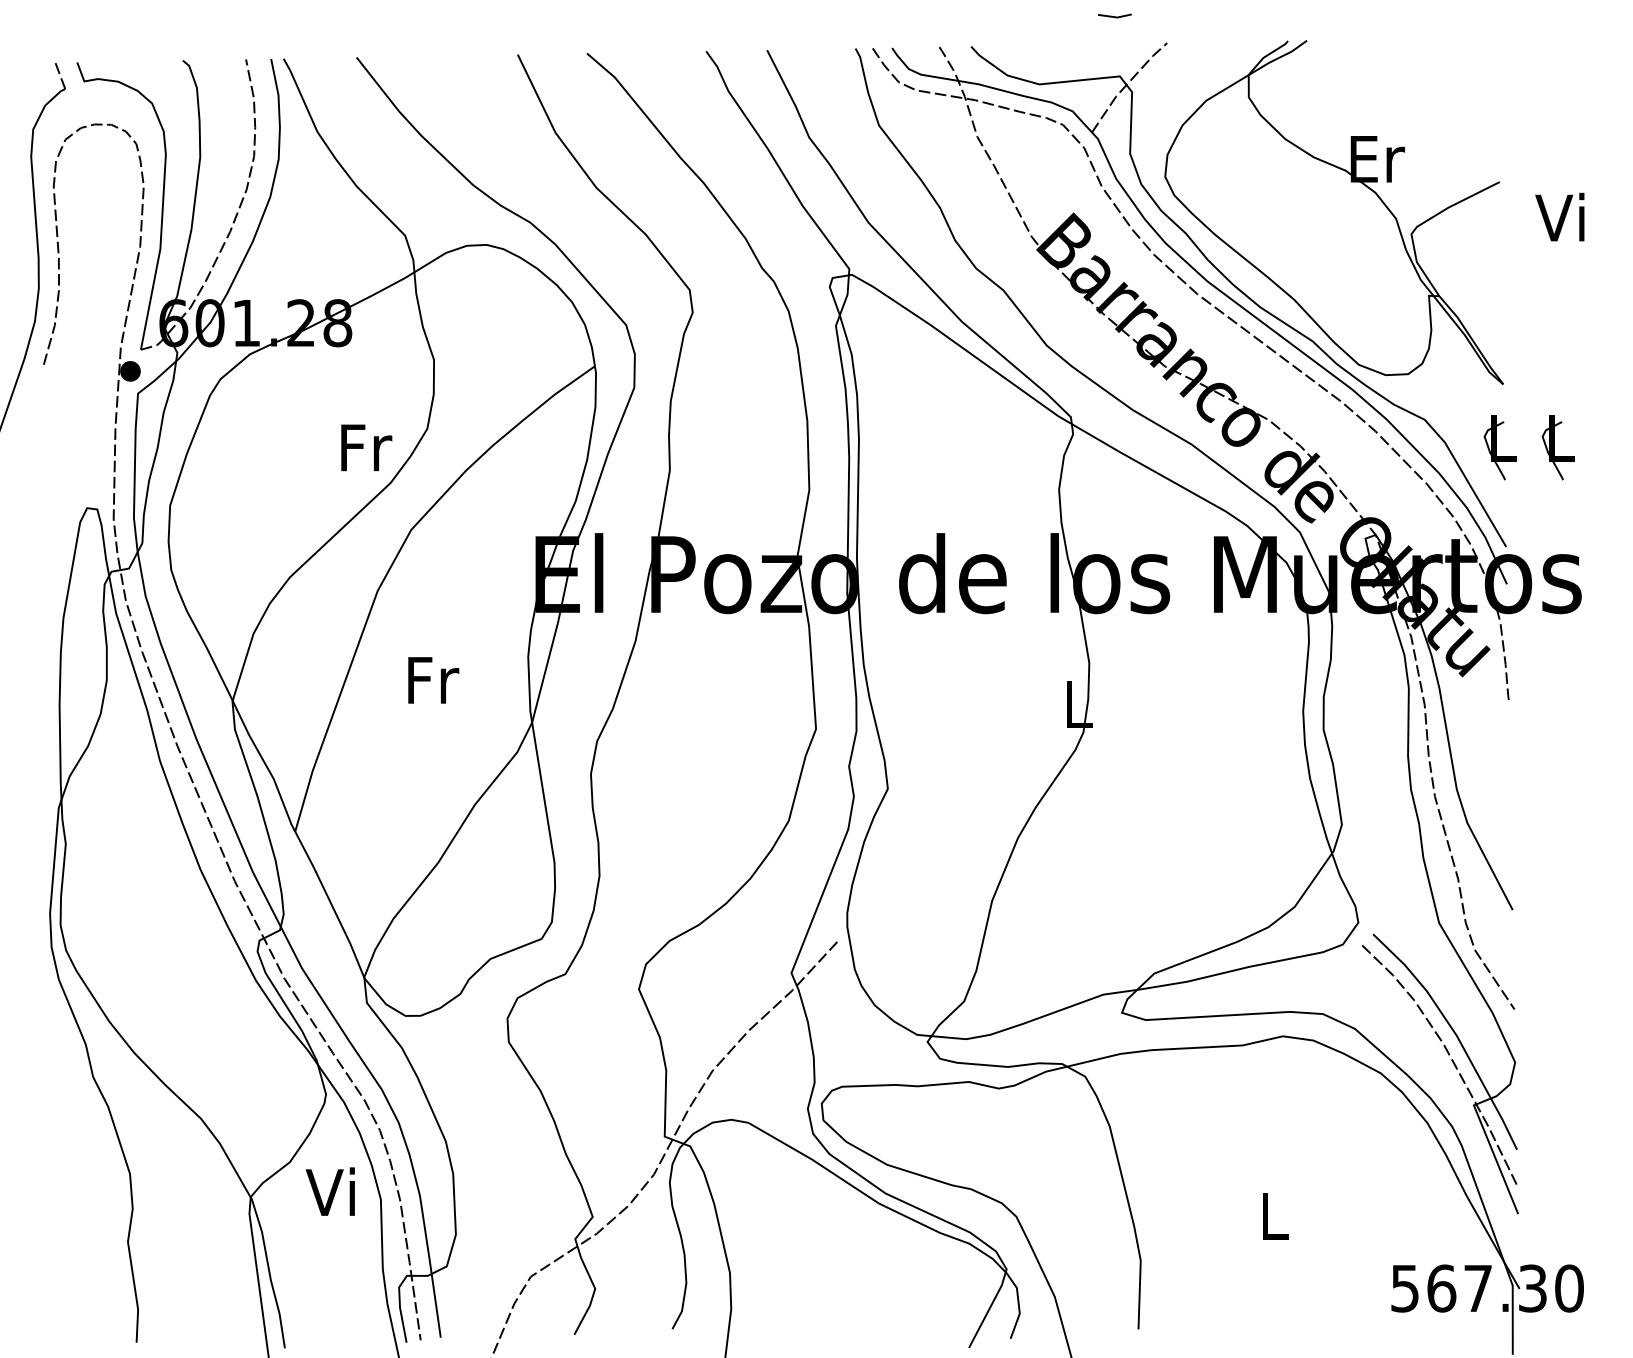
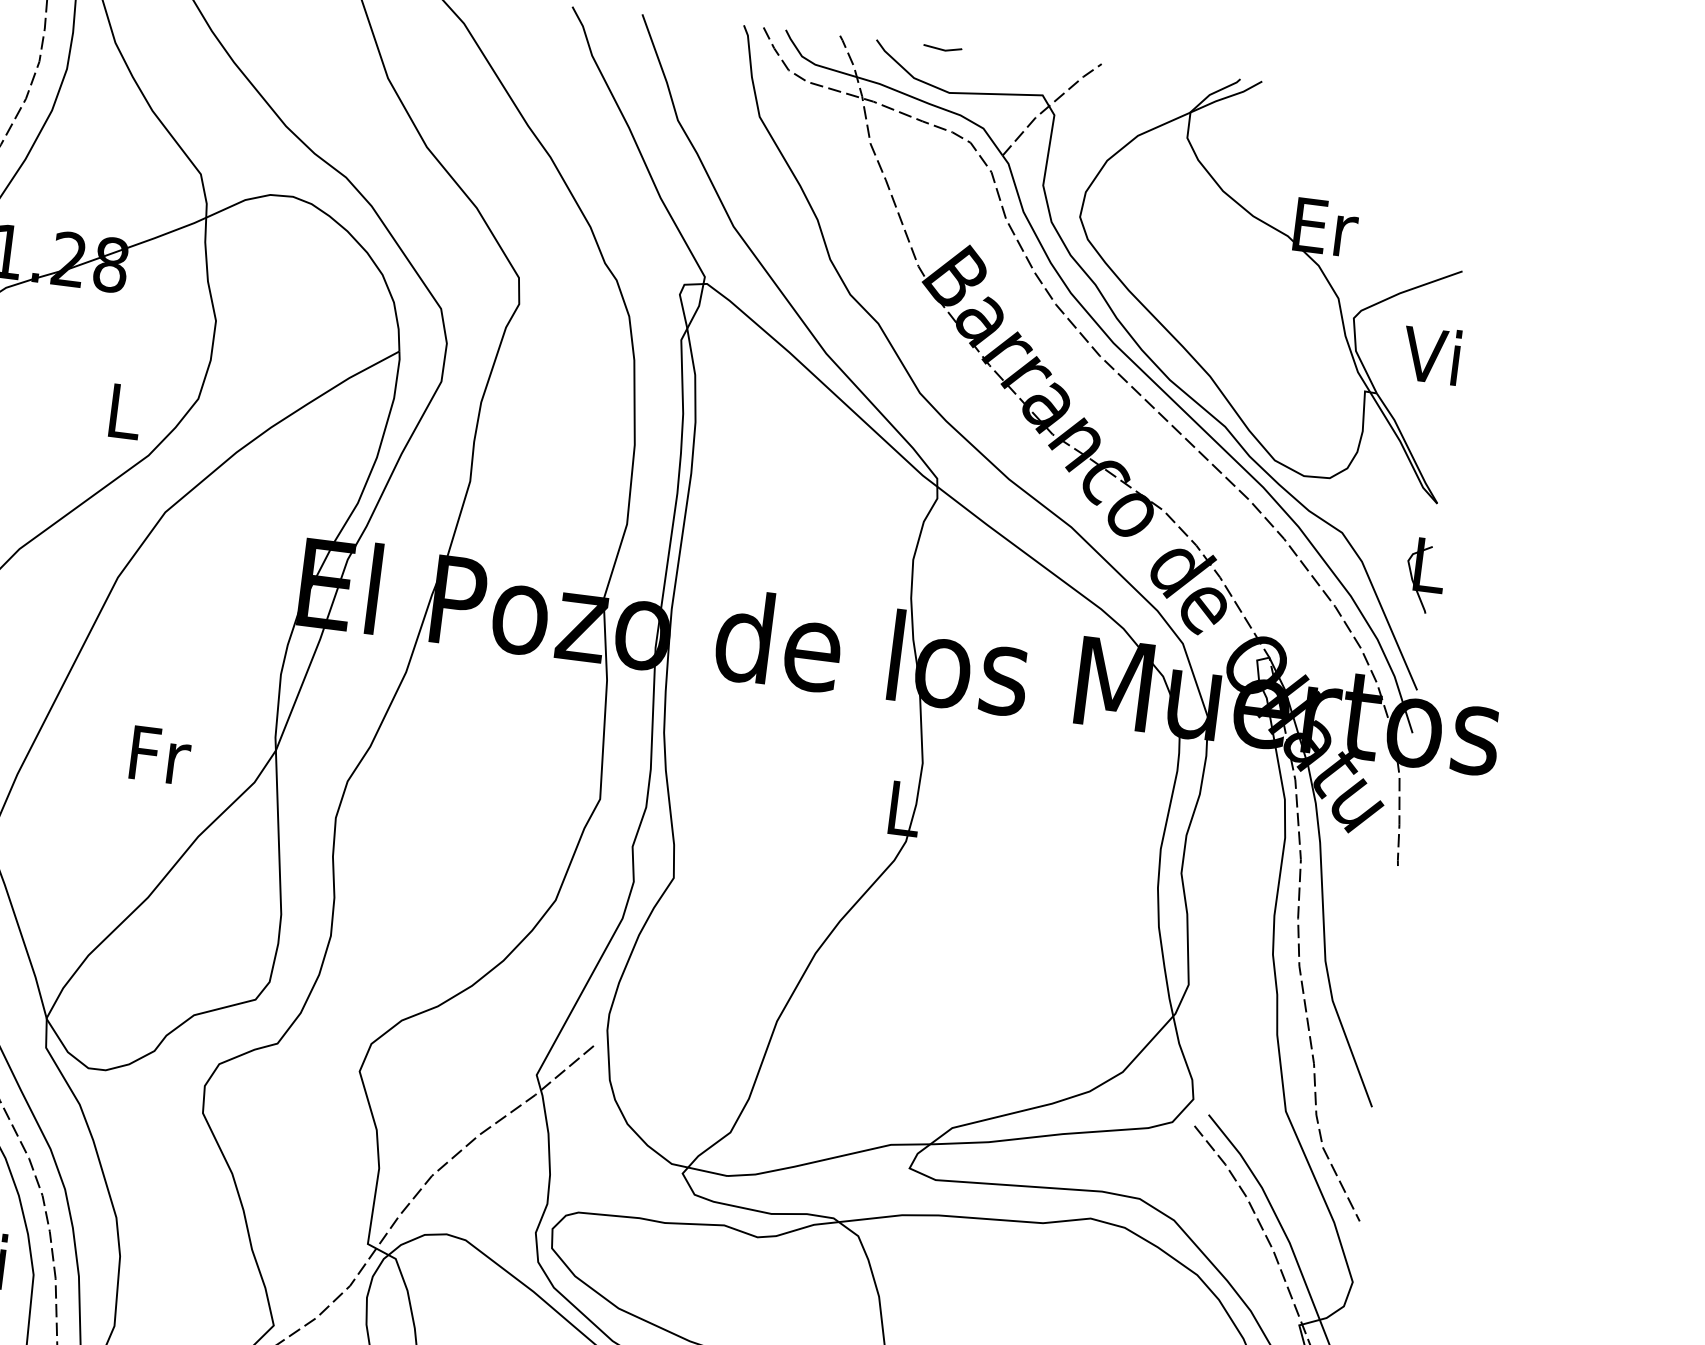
line: (1114, 16) -> (942, 49), moved
text: (1559, 216) -> (1430, 354), moved
text: (366, 447) -> (125, 411), Fr -> L
part: (1557, 447) -> (1490, 583), removed
text: (433, 680) -> (160, 755), moved

